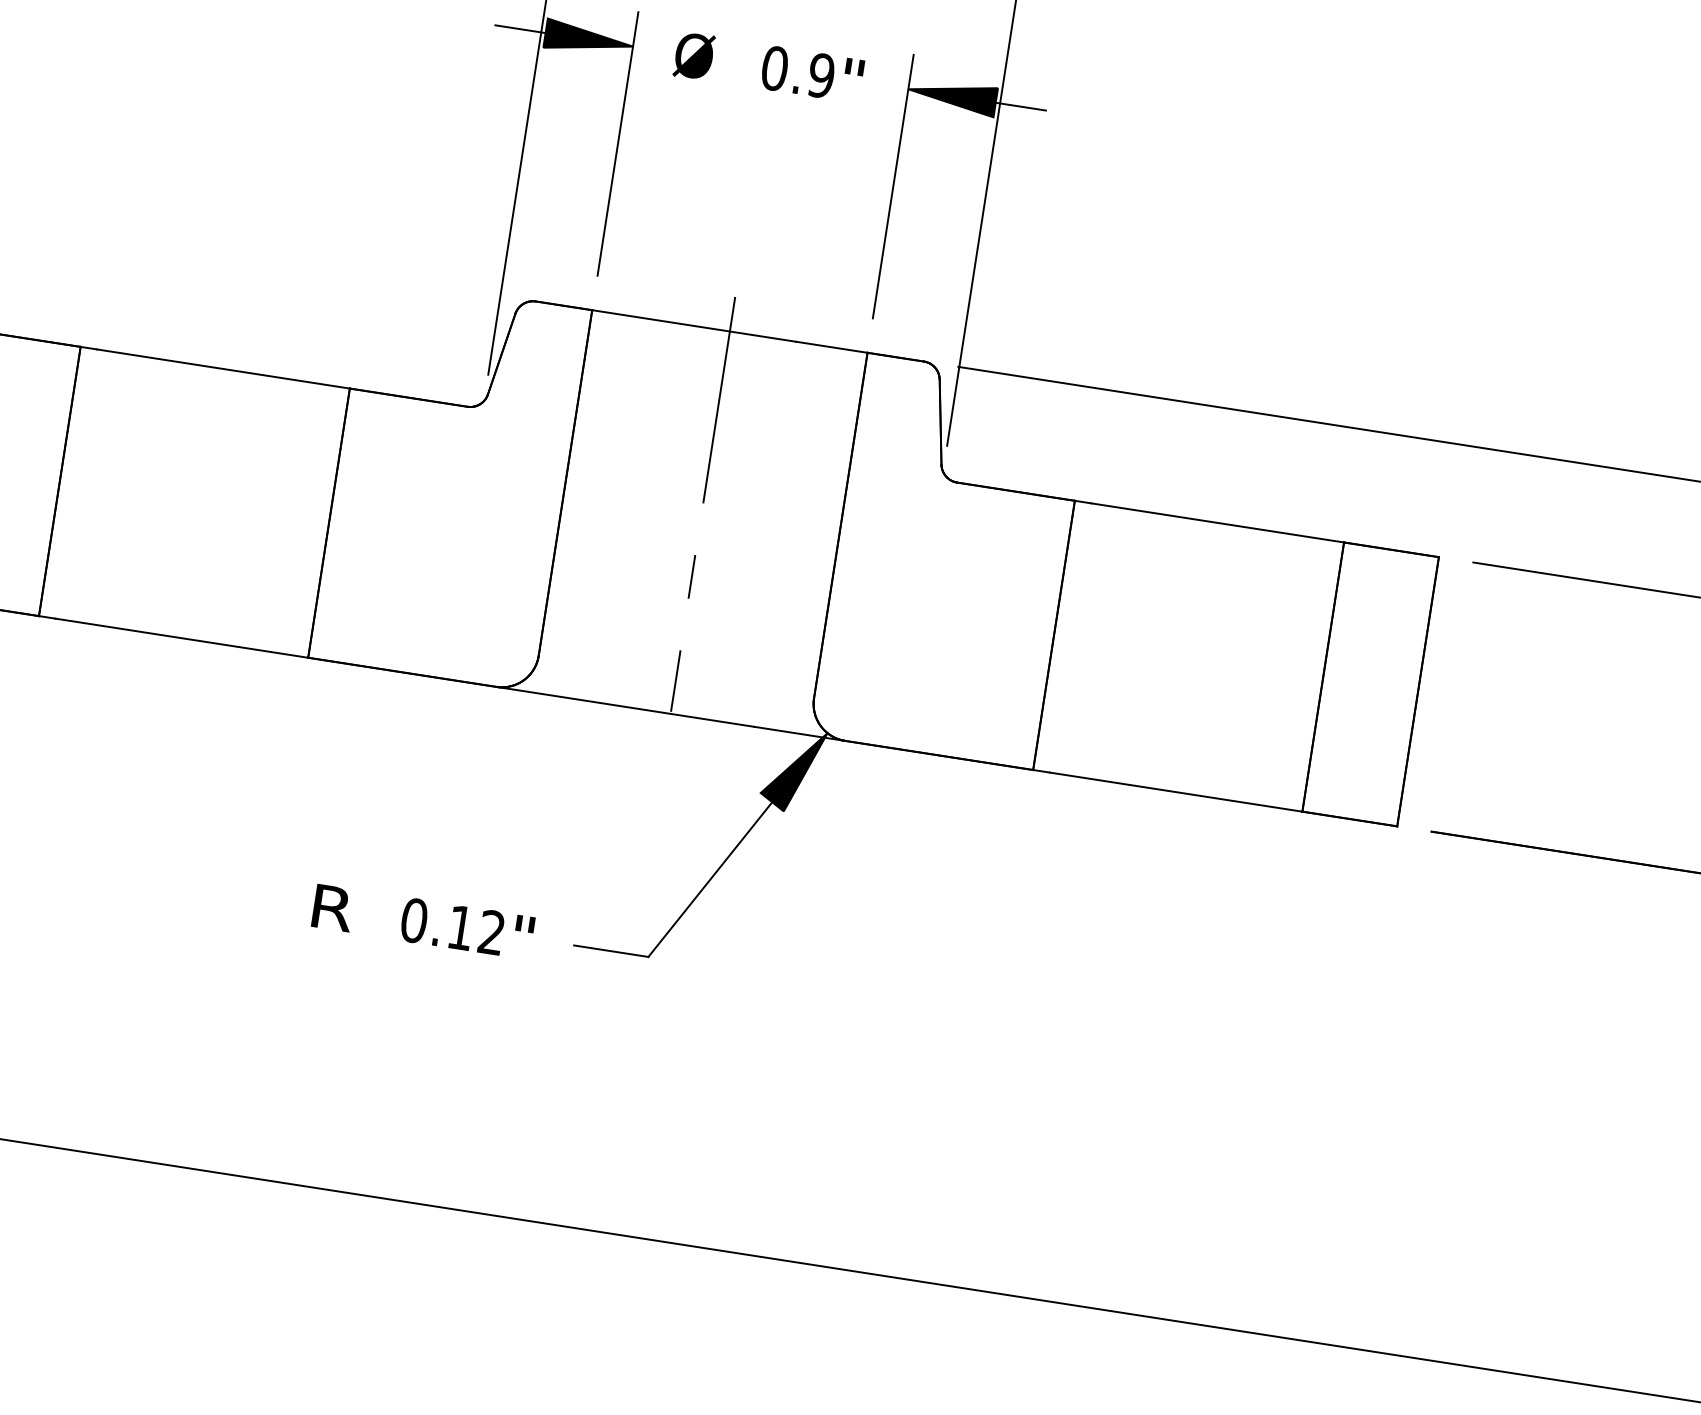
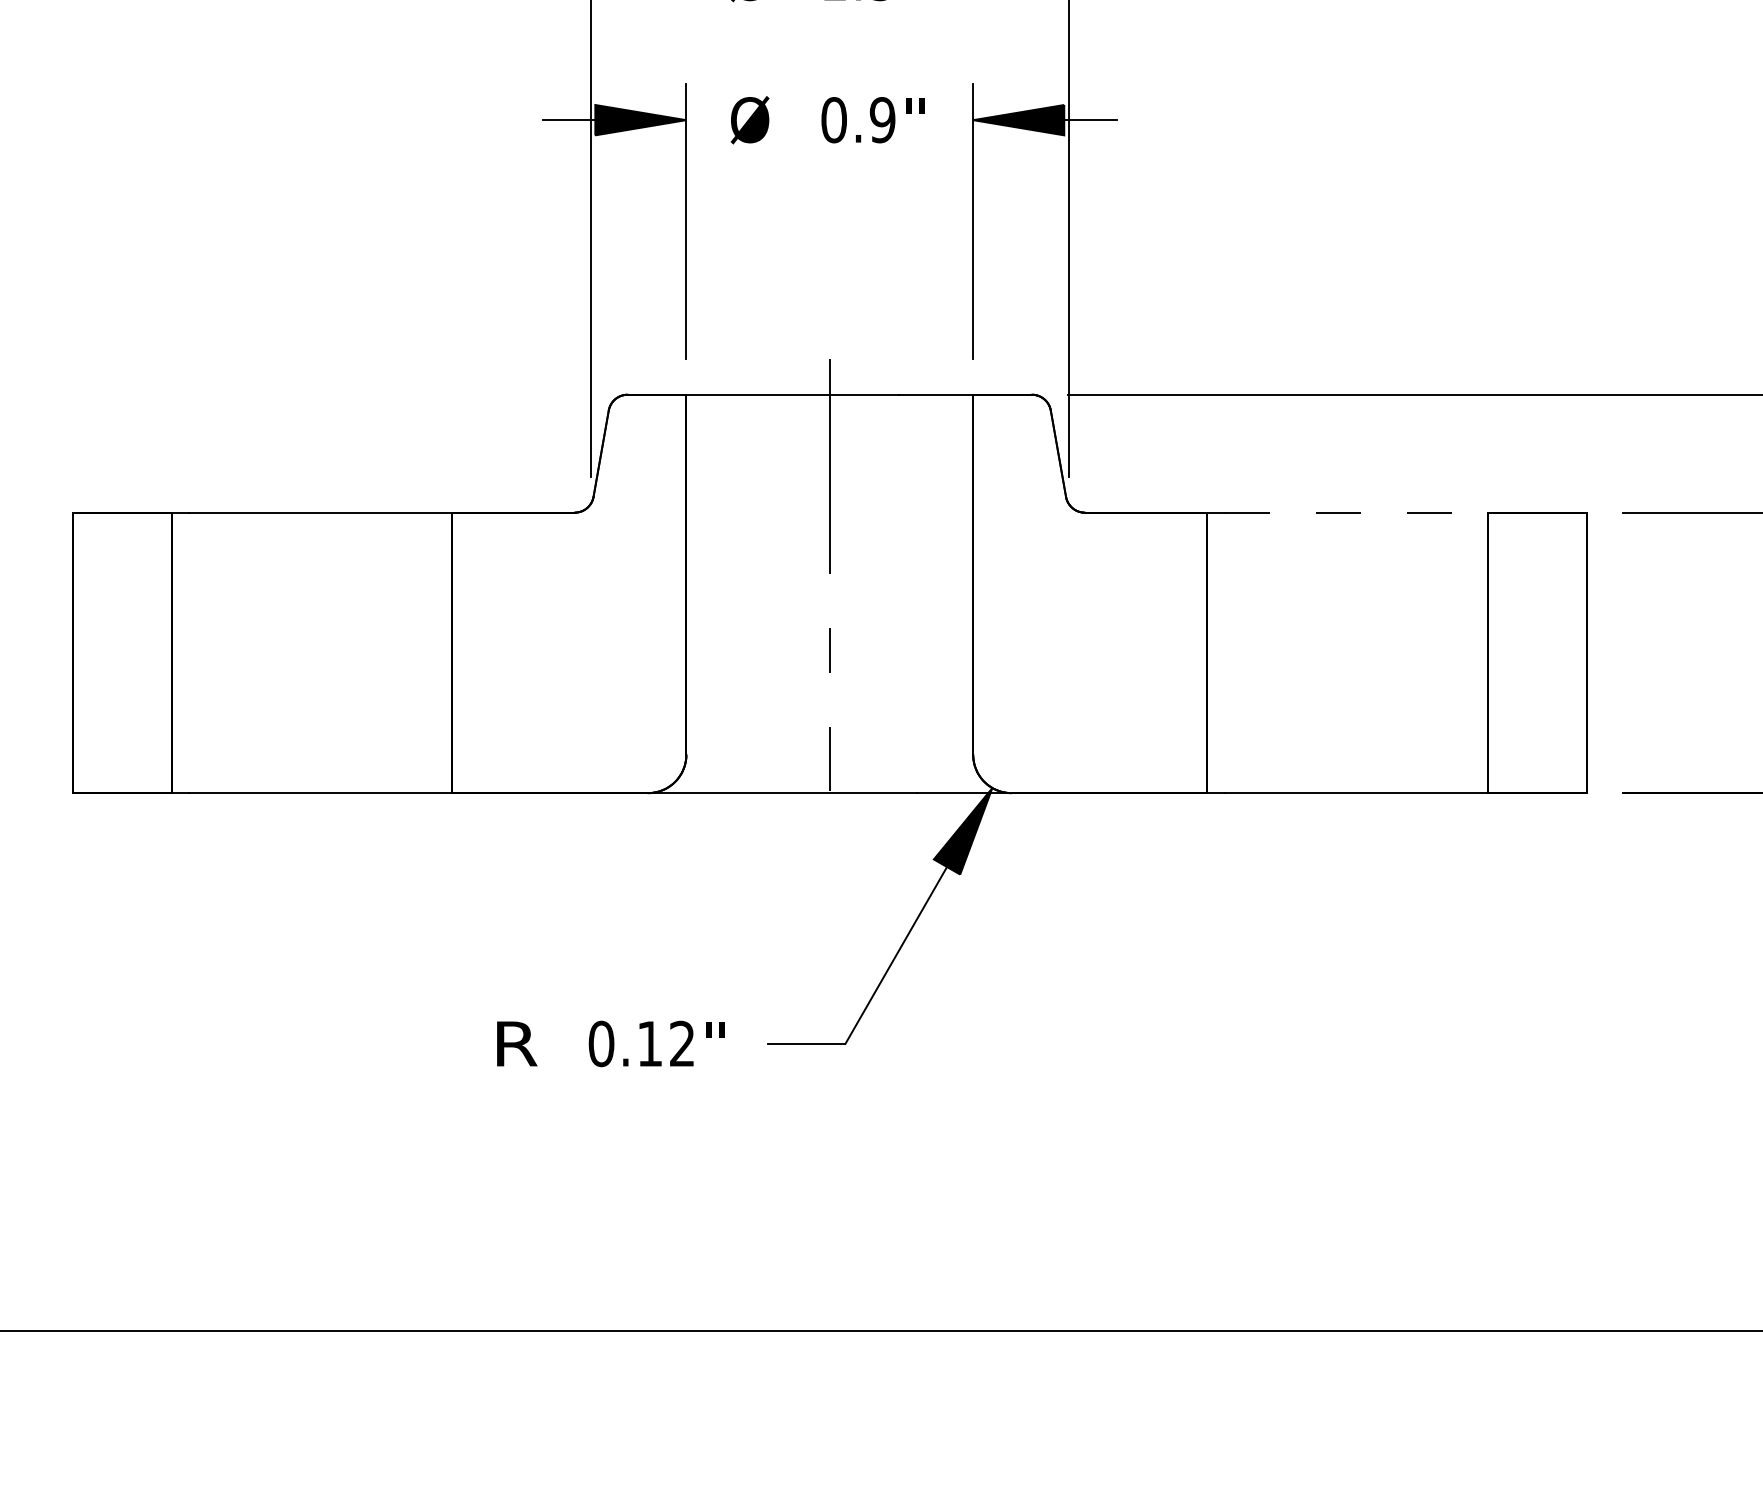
line: (1217, 522) -> (1356, 512), solid -> dashed

